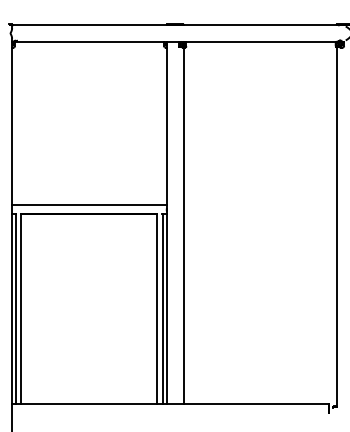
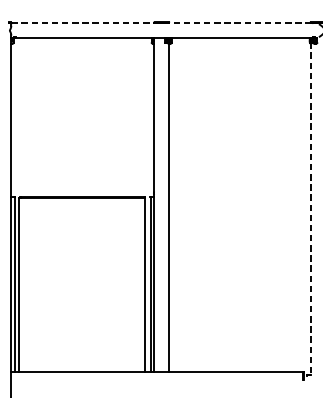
line: (175, 25) -> (161, 23), solid -> dashed
line: (89, 205) -> (82, 189), removed
line: (336, 226) -> (310, 208), solid -> dashed

